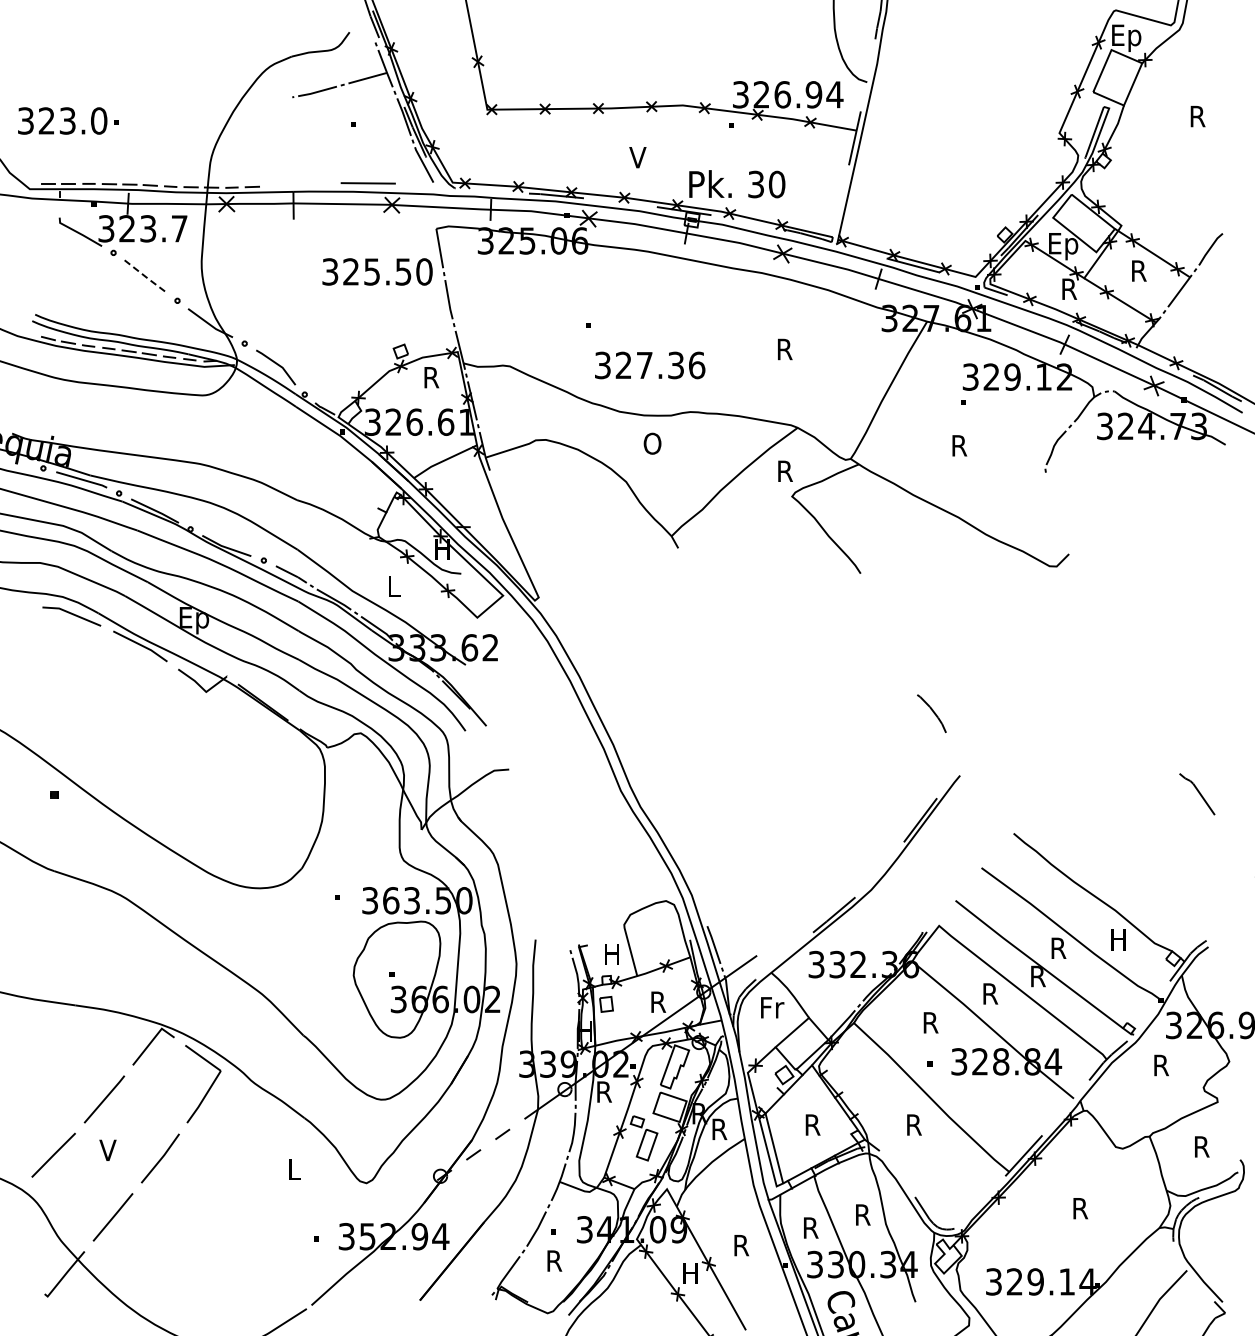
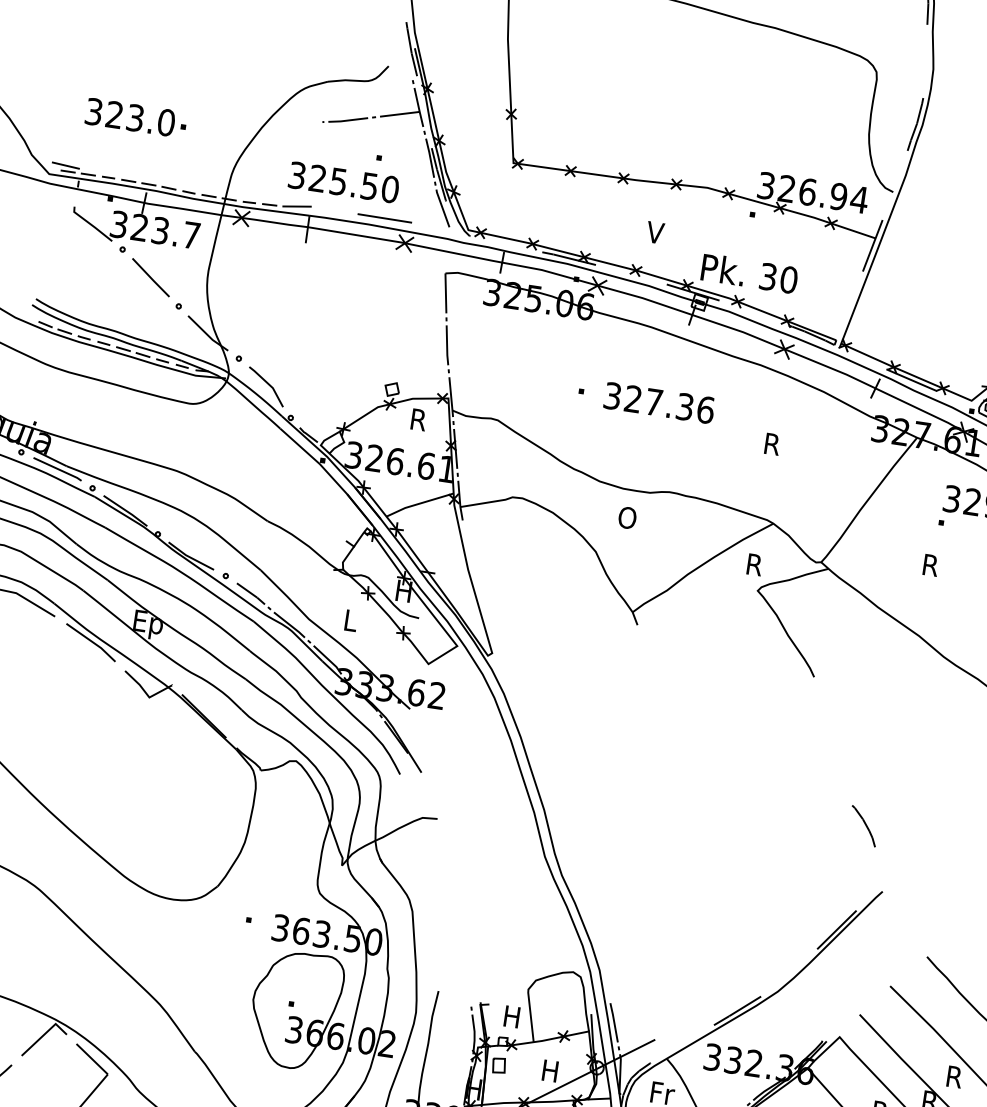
text: (68, 120) -> (136, 117), moved
line: (44, 178) -> (65, 165), added
line: (279, 184) -> (296, 206), added
text: (377, 271) -> (343, 182), moved
line: (146, 277) -> (151, 278), dashed -> solid
text: (650, 365) -> (659, 403), moved
text: (658, 1001) -> (550, 1070), R -> H

